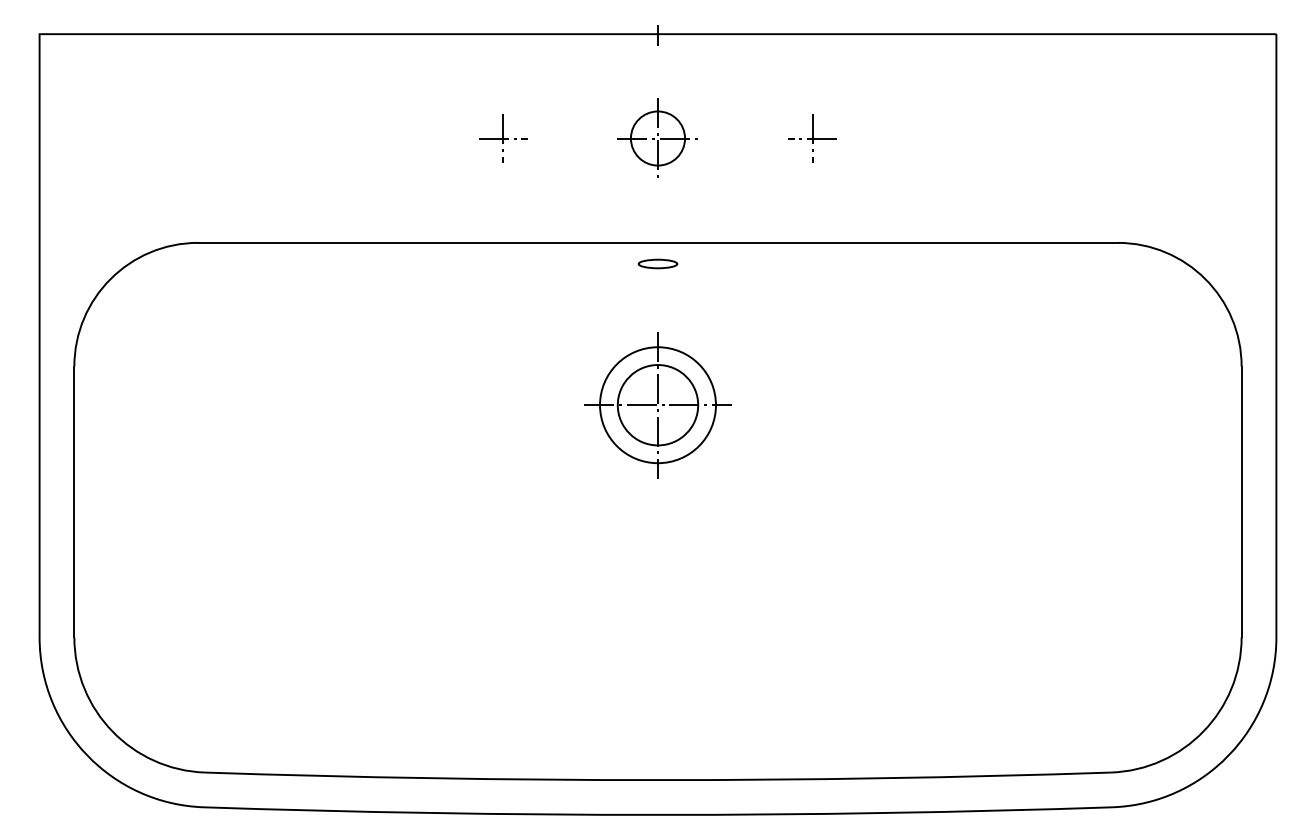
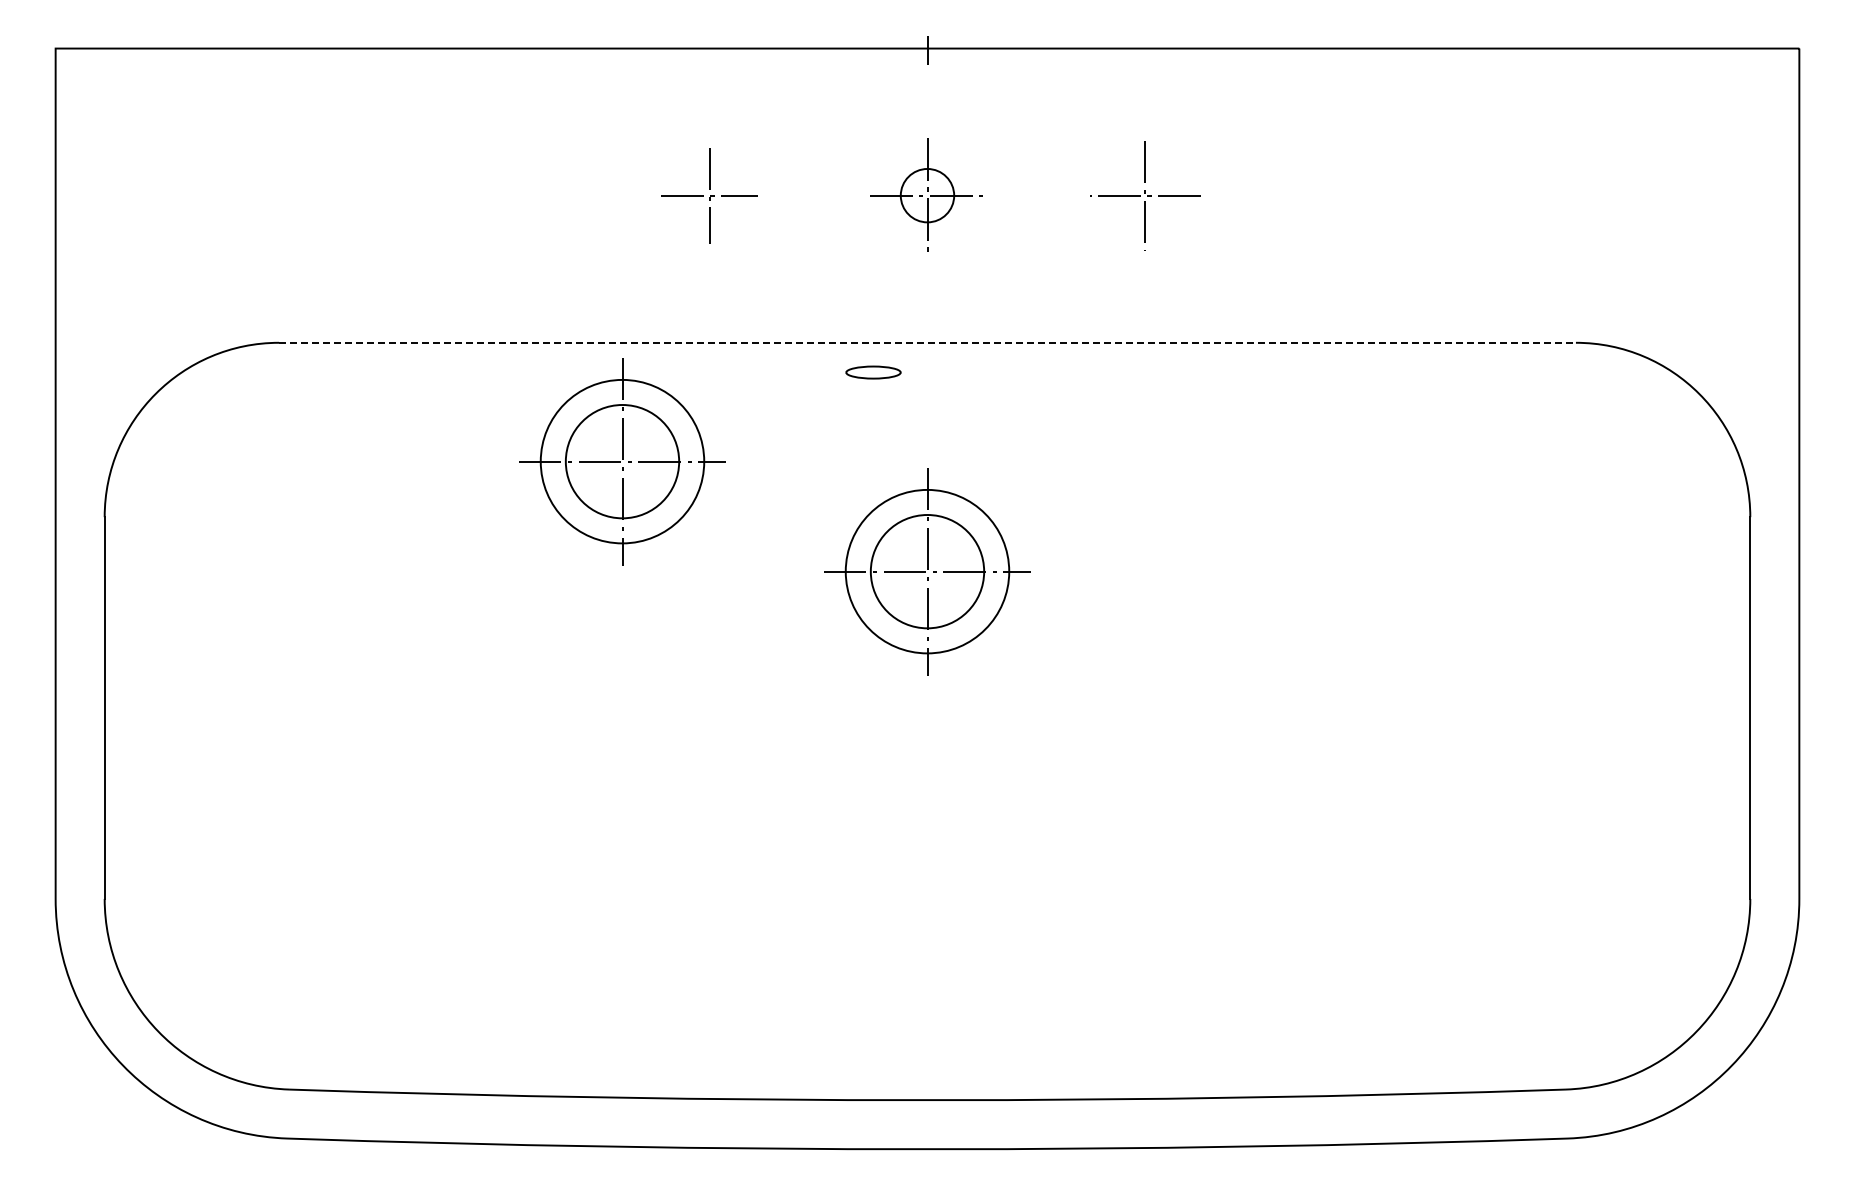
part: (503, 138) -> (709, 195), size x1.4
circle: (658, 138) -> (927, 195), size x0.7
part: (812, 138) -> (1145, 195), size x1.6
line: (658, 242) -> (928, 342), solid -> dashed
part: (658, 263) -> (873, 372), moved
part: (441, 327) -> (622, 461), added

